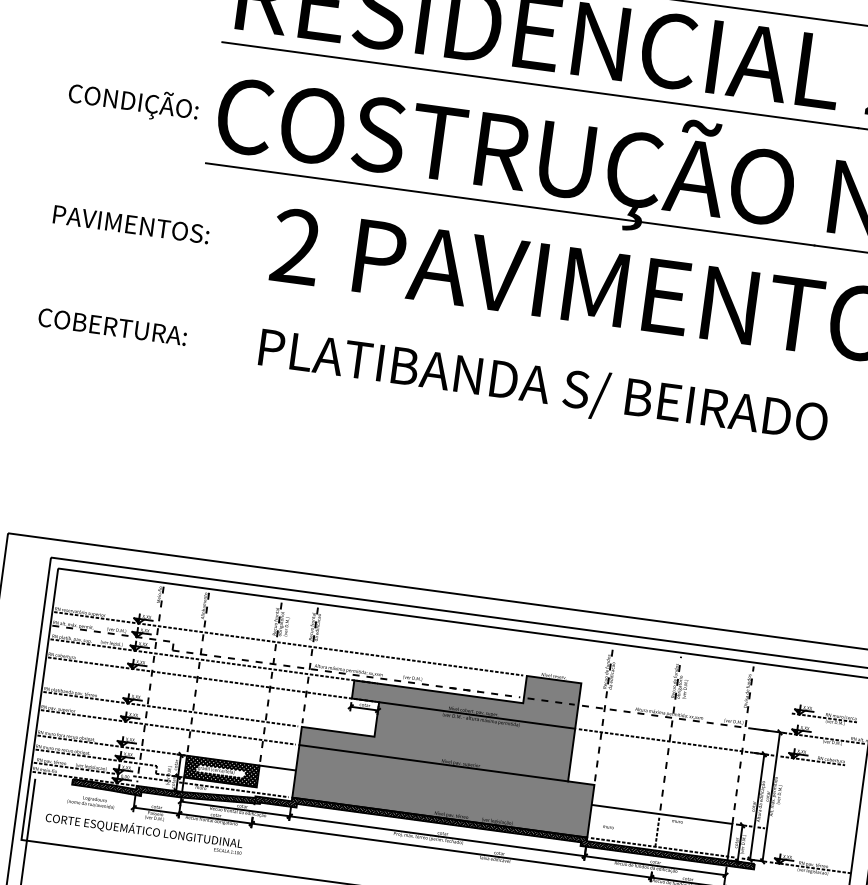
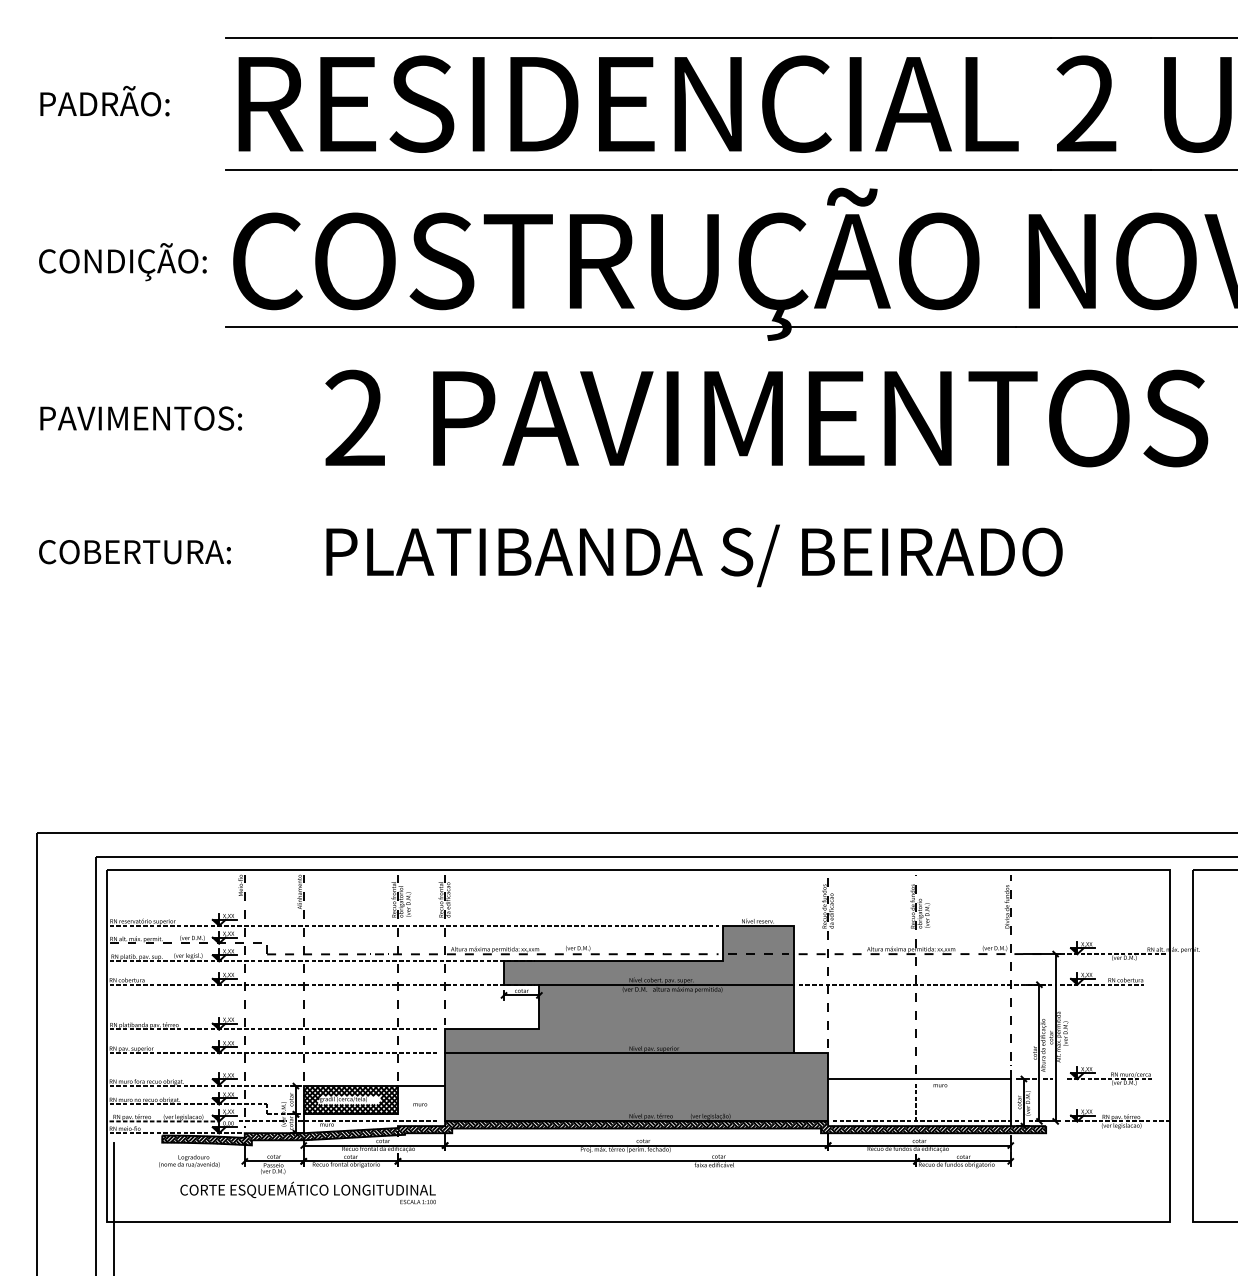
part: (824, 715) -> (1109, 1075), moved
text: (608, 827) -> (420, 1104), moved
text: (143, 832) -> (307, 1192), moved

